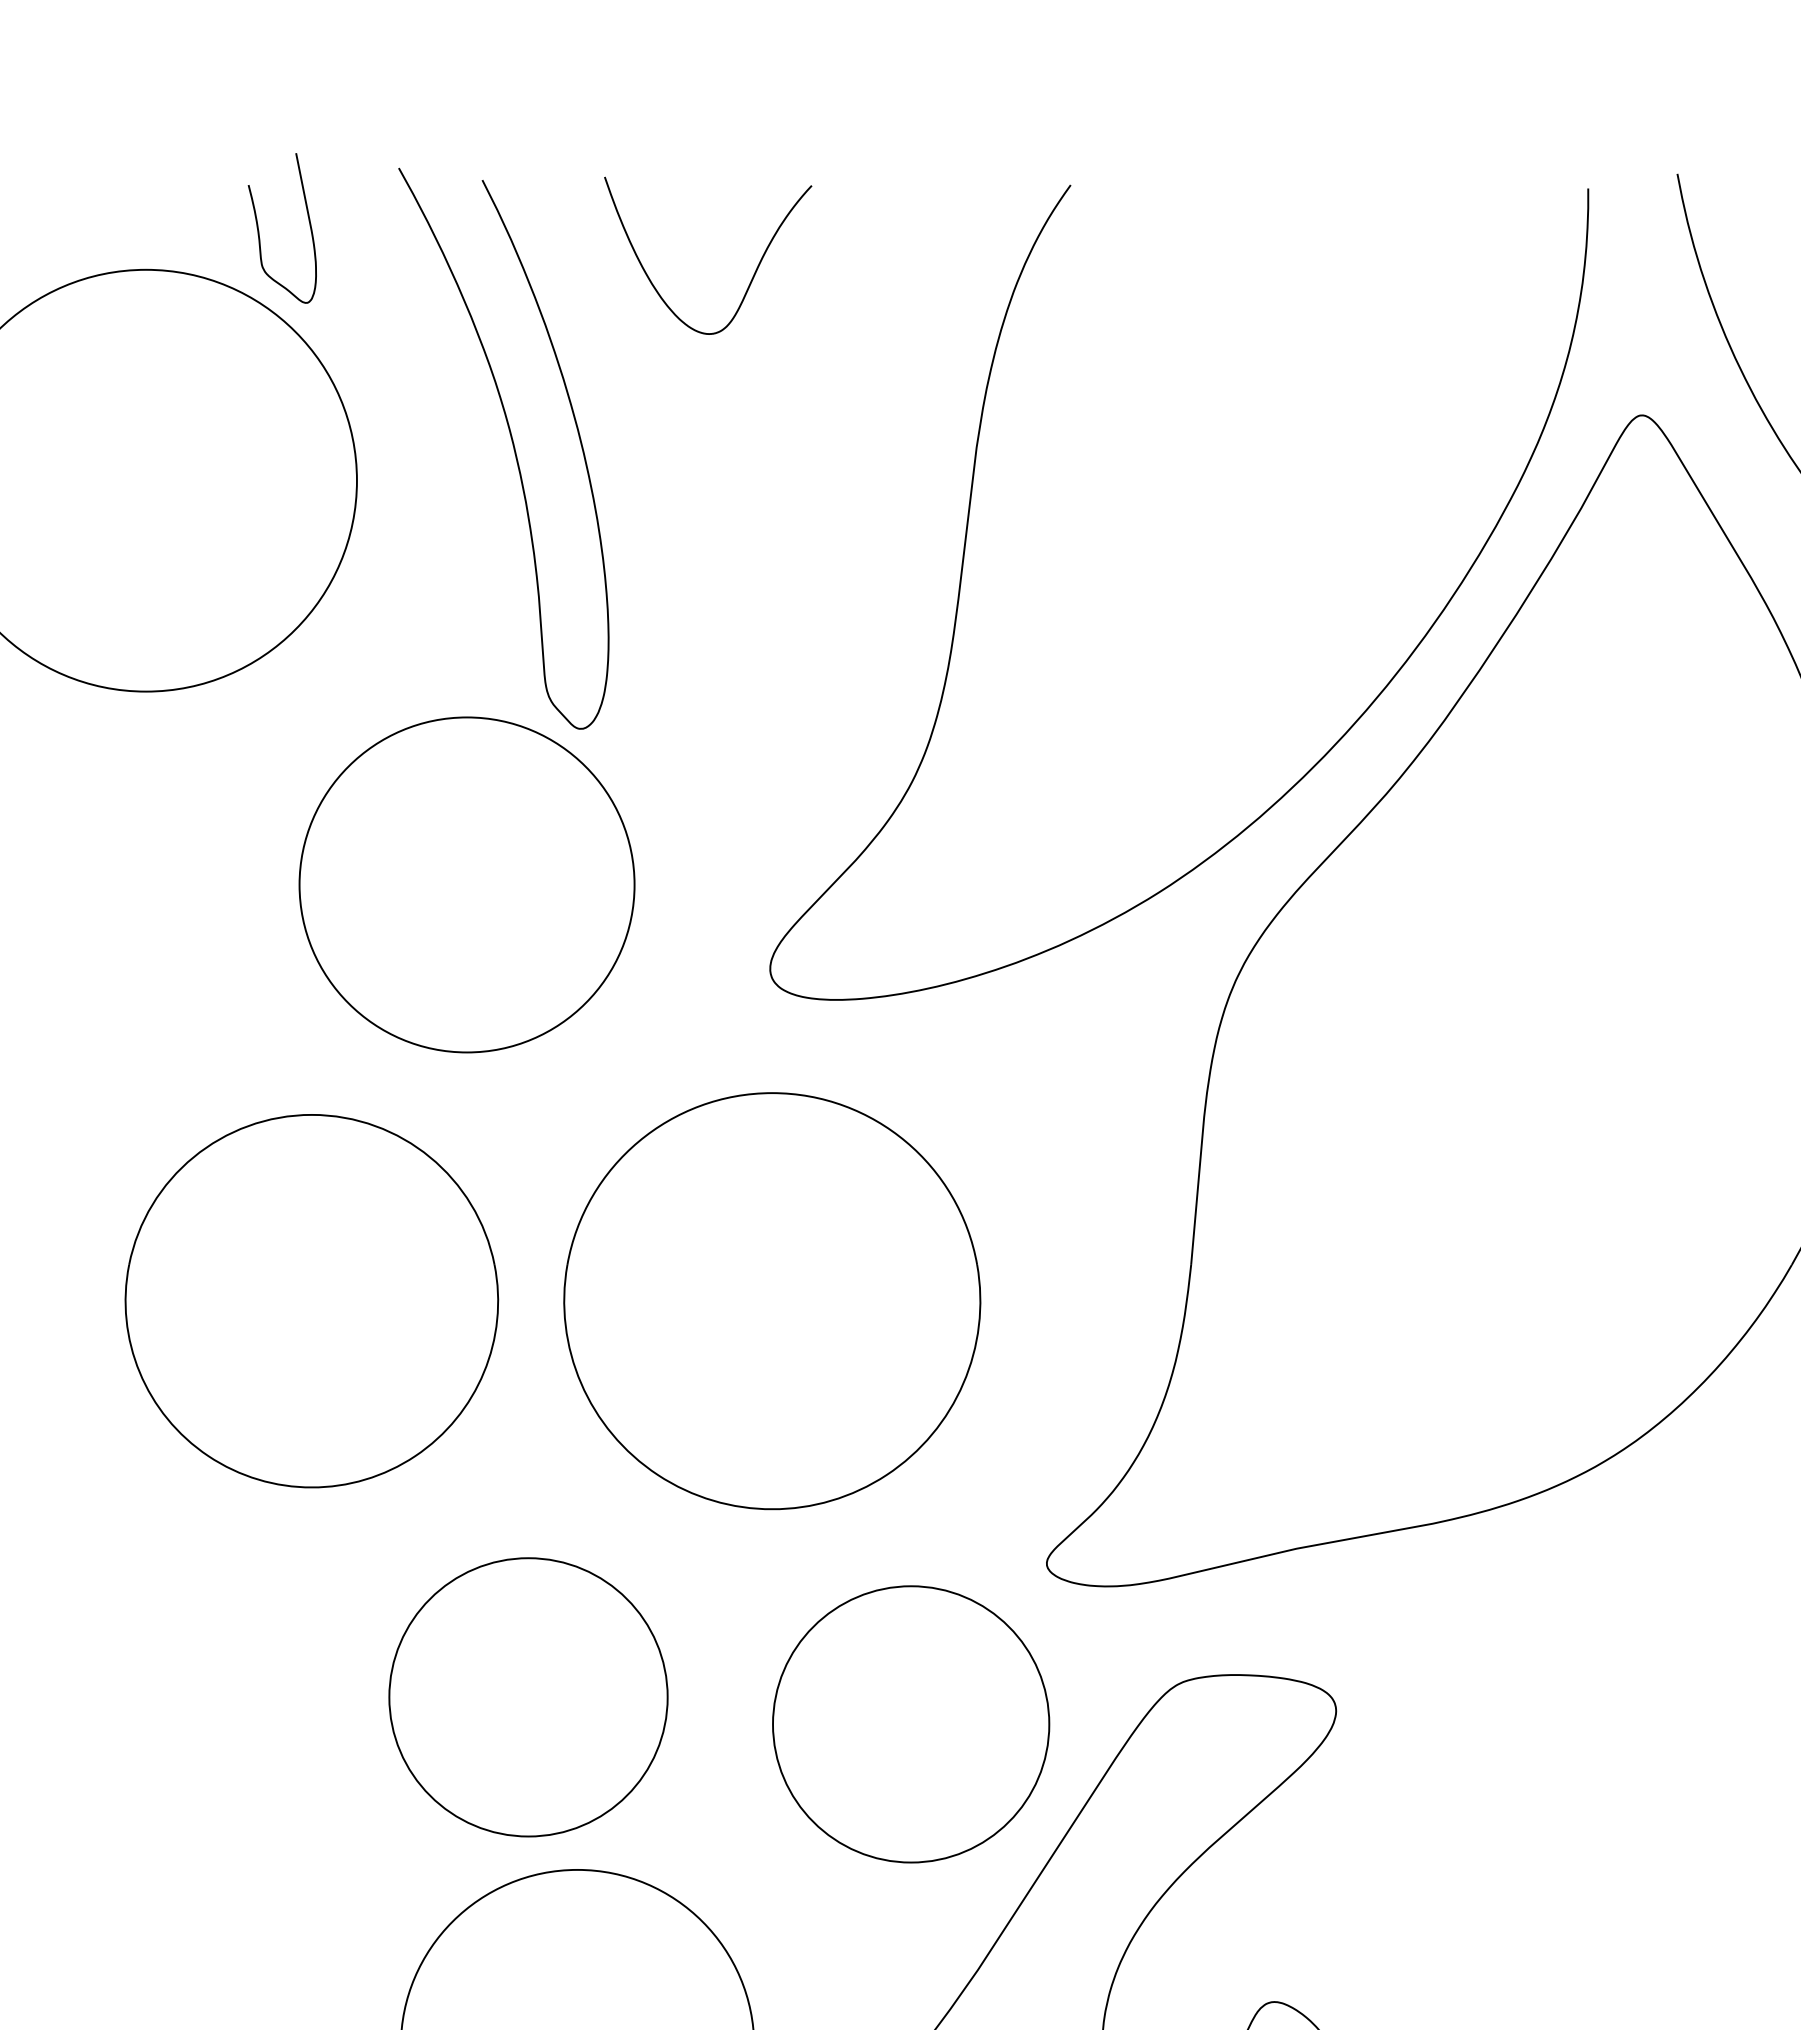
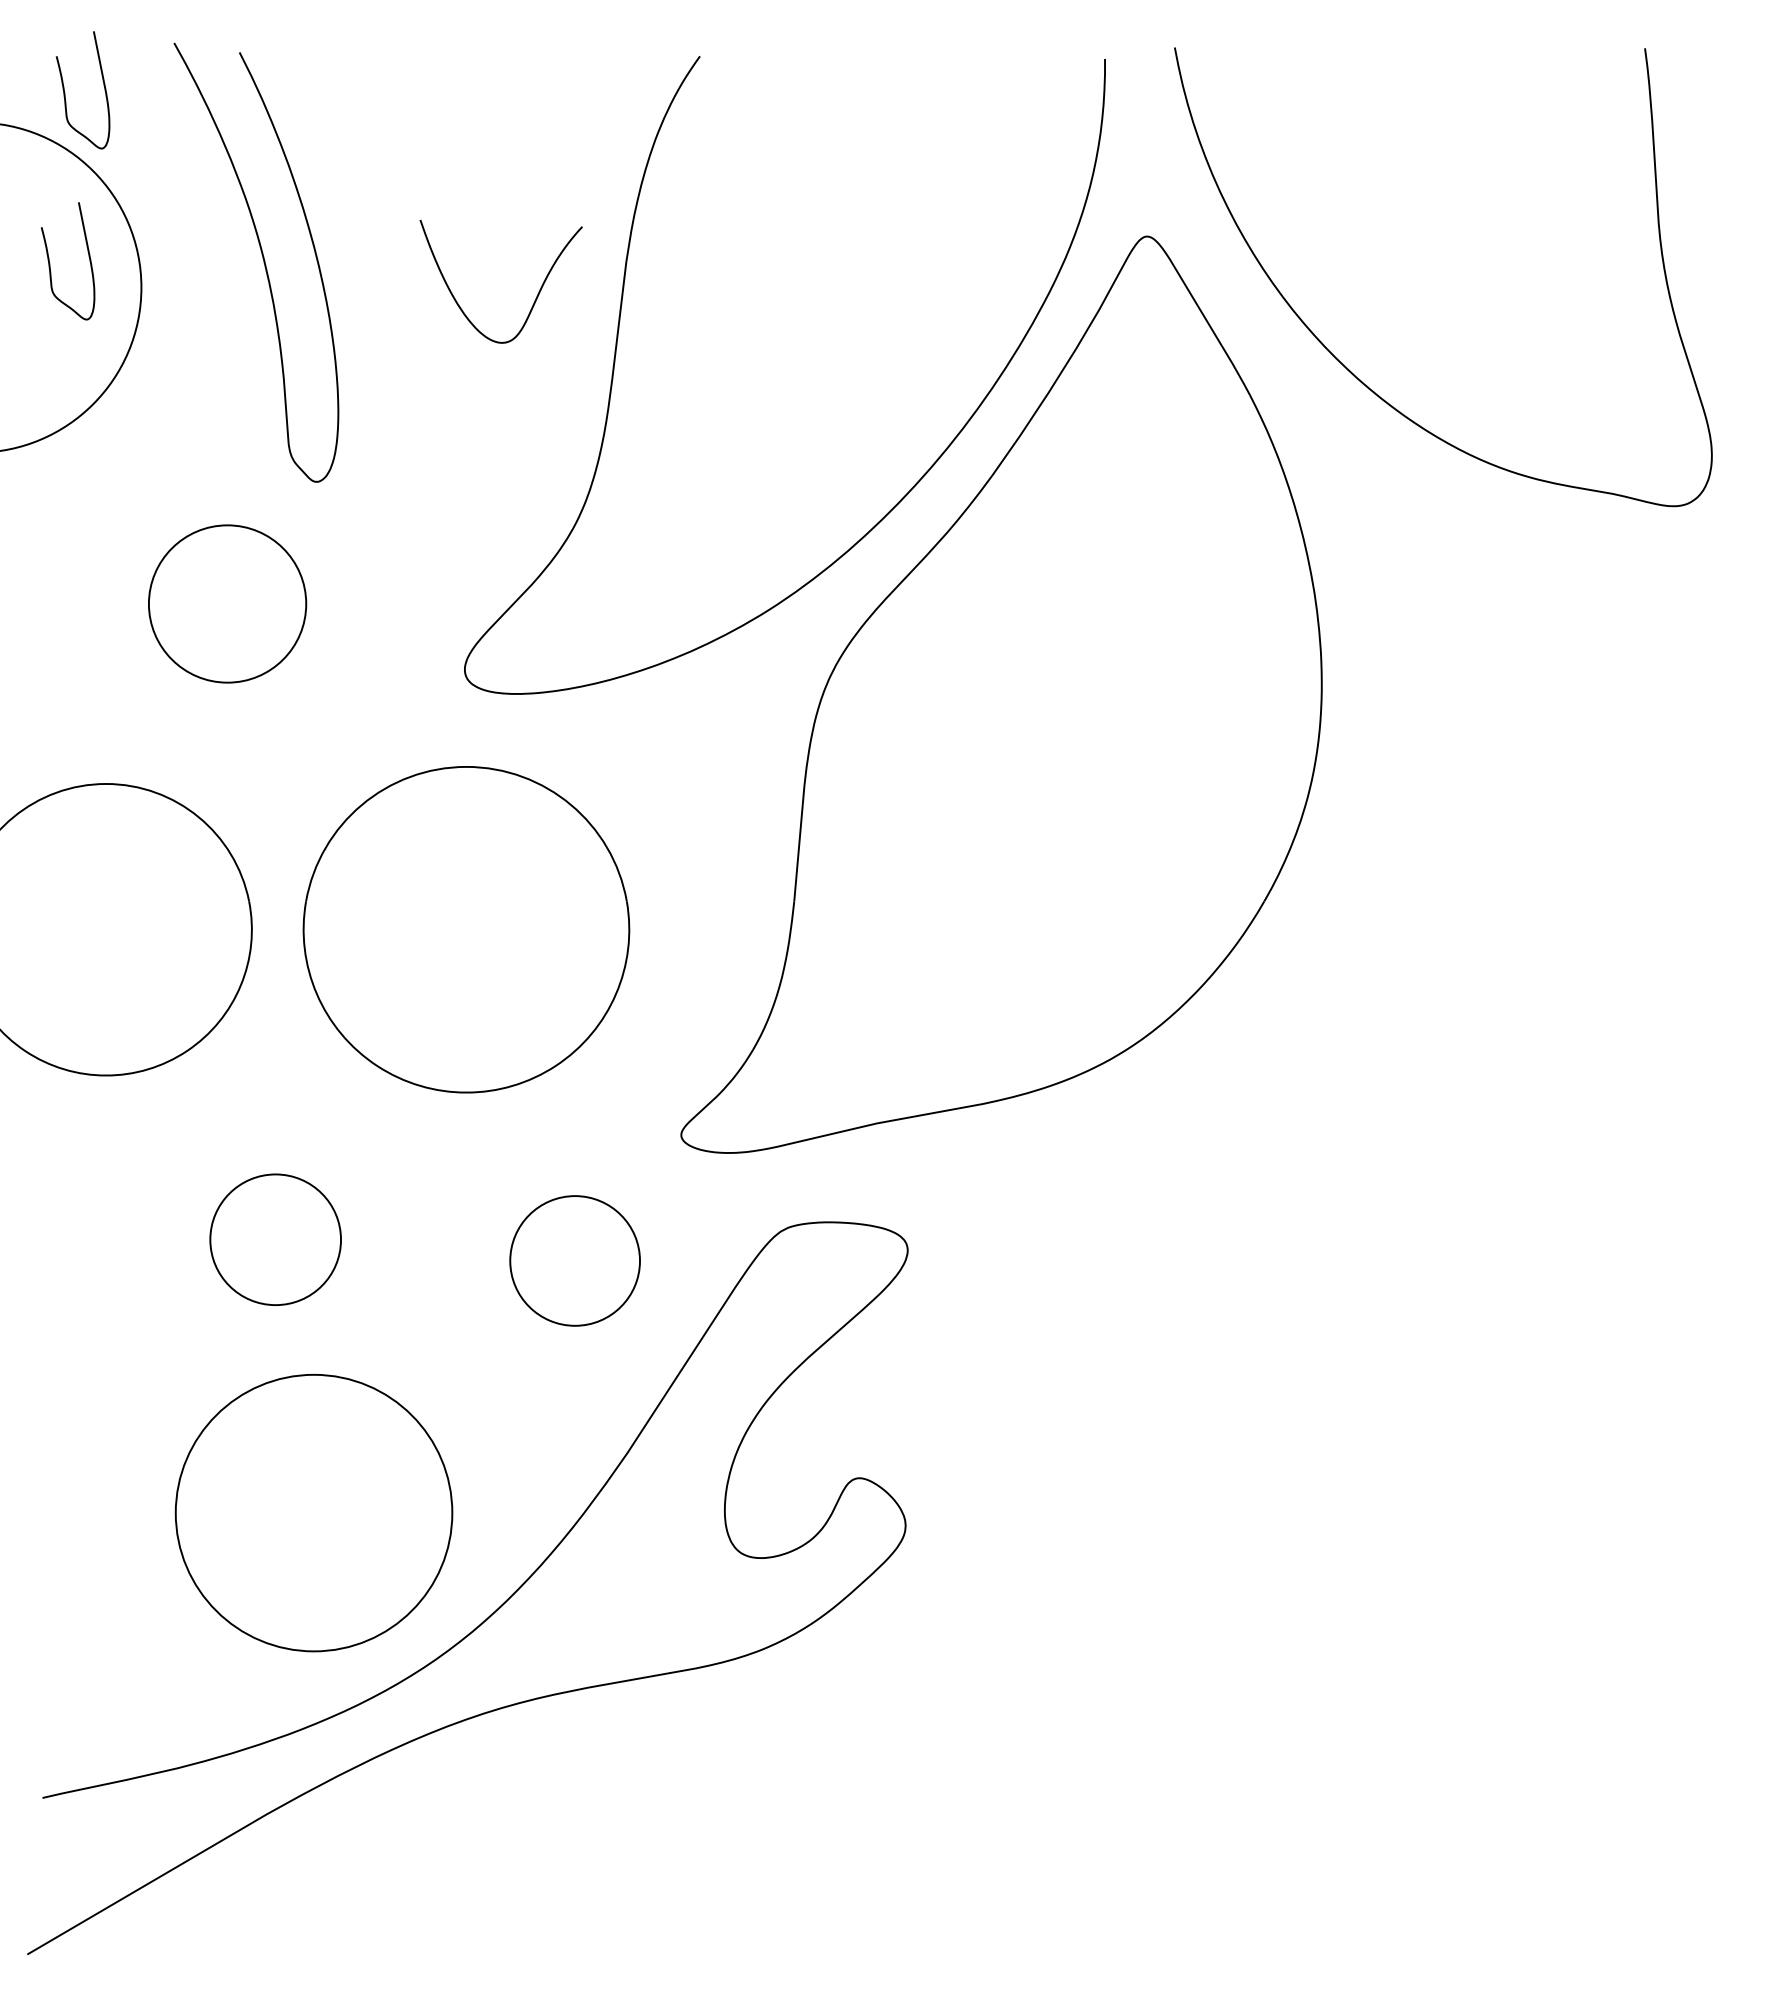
curve: (754, 270) -> (537, 293), moved
curve: (240, 449) -> (50, 263), added
circle: (466, 884) -> (227, 603), size x0.6
circle: (528, 1696) -> (275, 1239), size x0.6
circle: (911, 1723) -> (575, 1260), size x0.6

